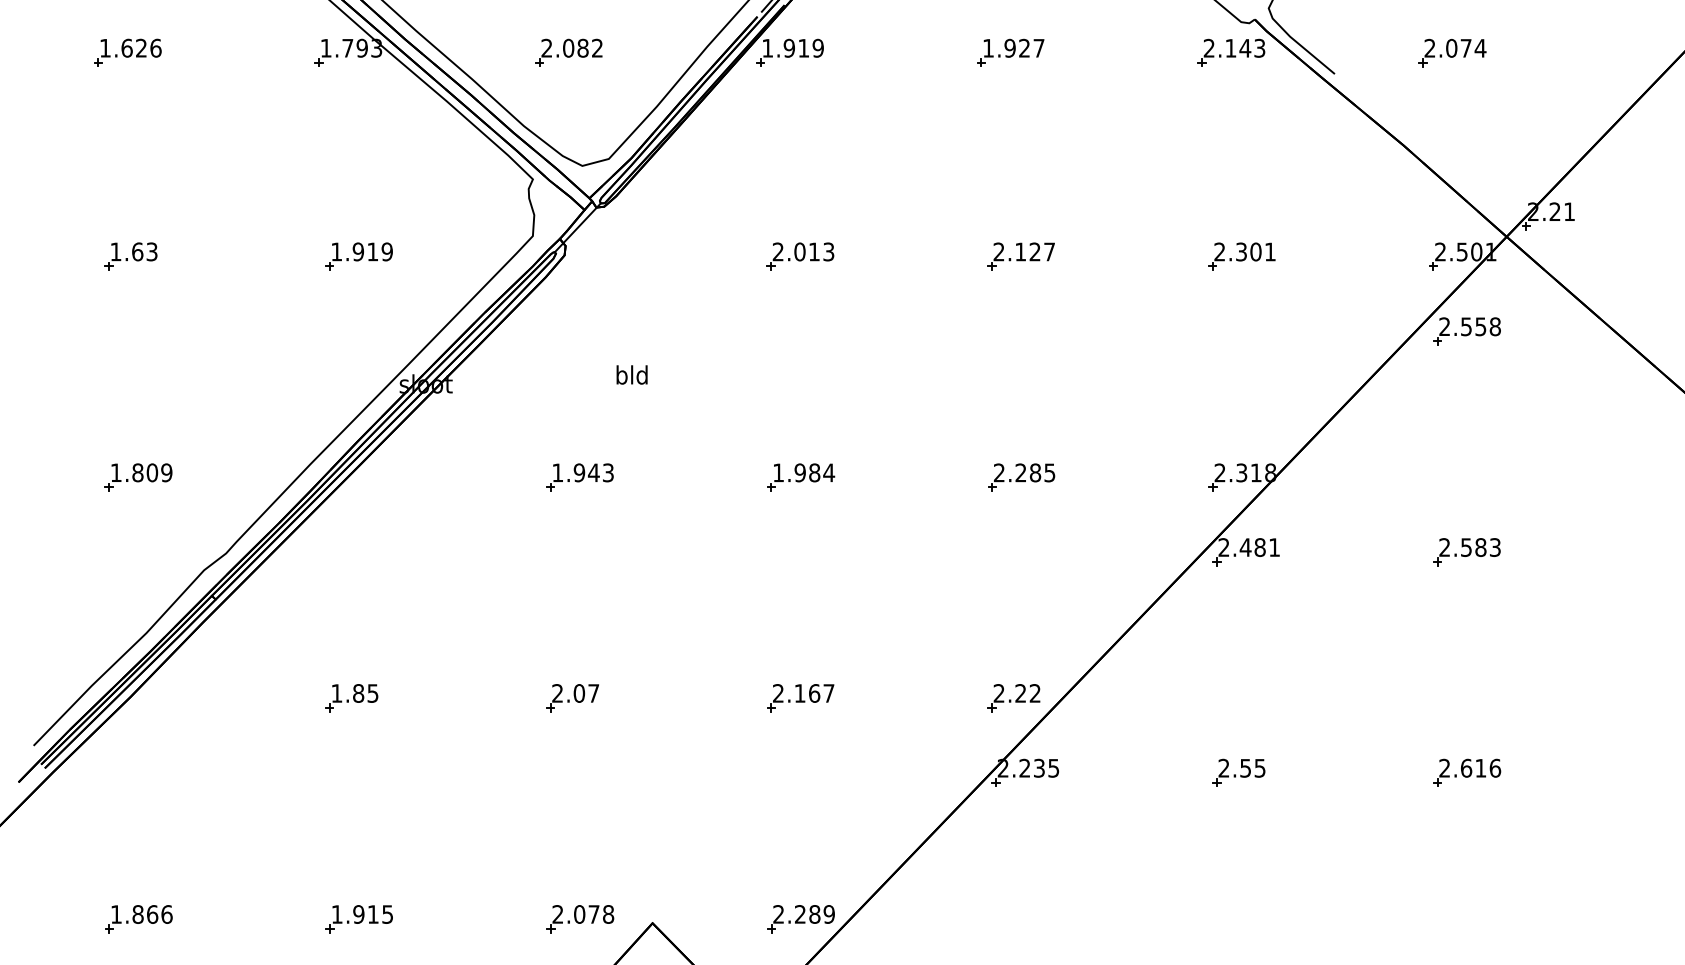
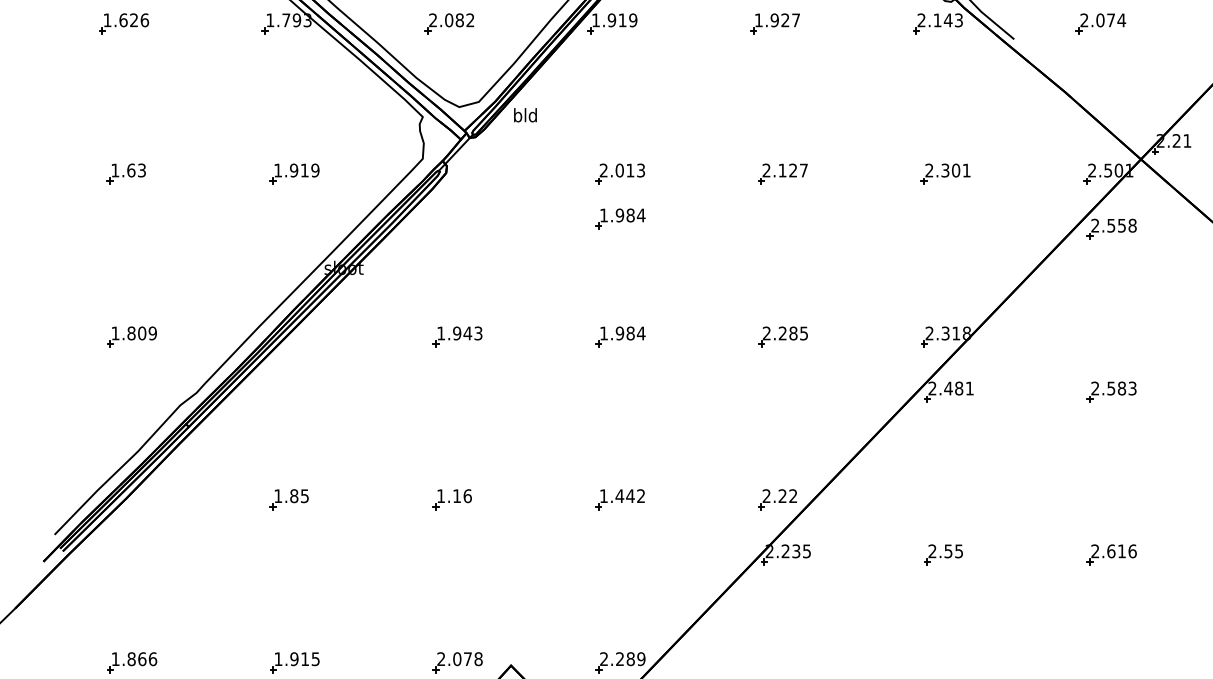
part: (801, 317) -> (620, 218), added
text: (631, 374) -> (525, 114), moved
text: (575, 693) -> (454, 496), 2.07 -> 1.16
text: (803, 693) -> (622, 496), 2.167 -> 1.442

